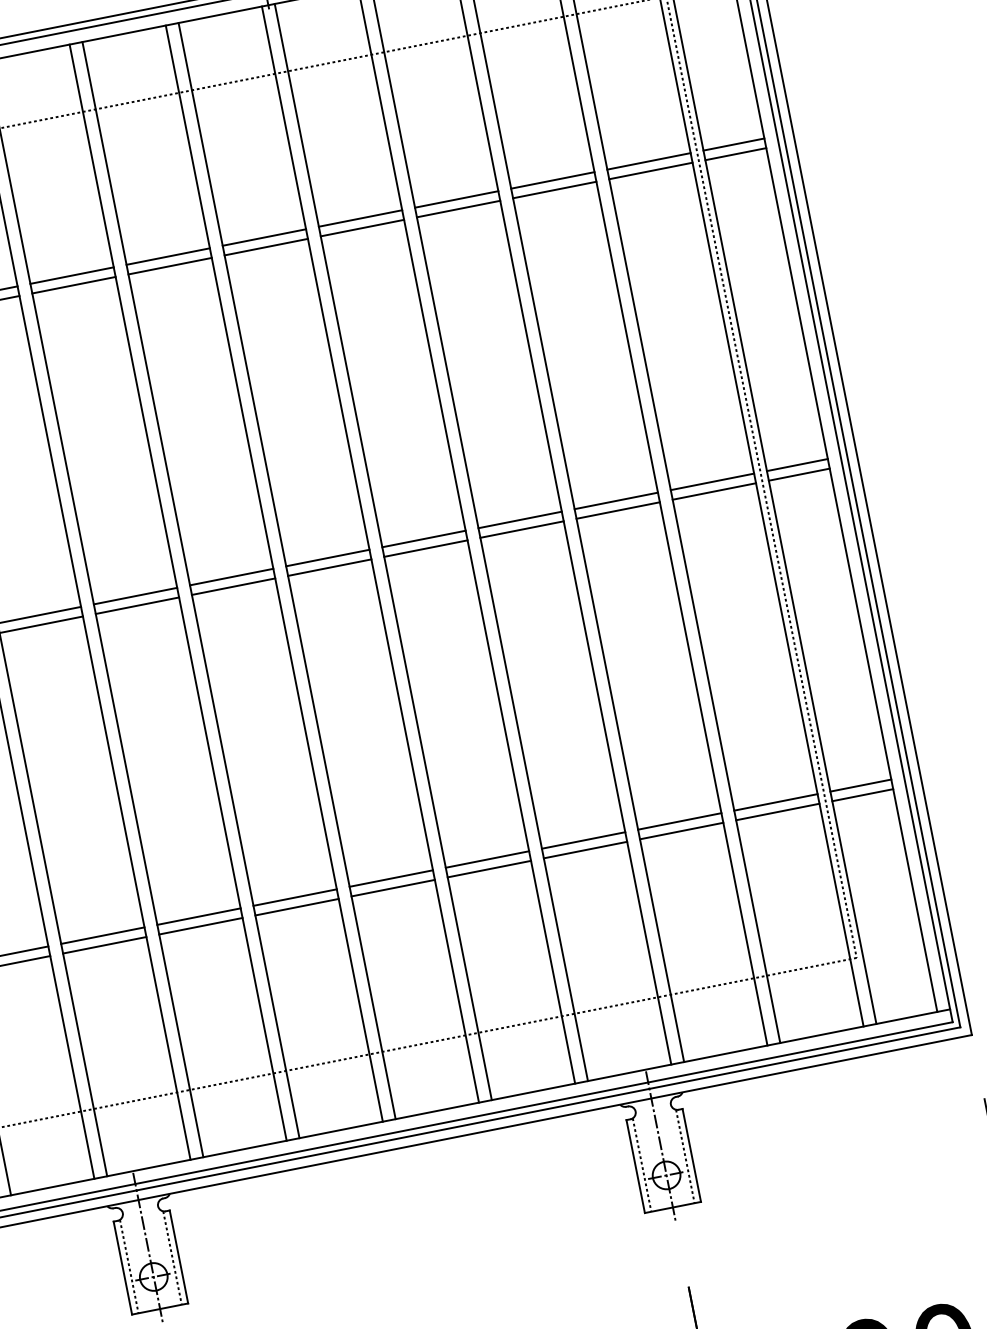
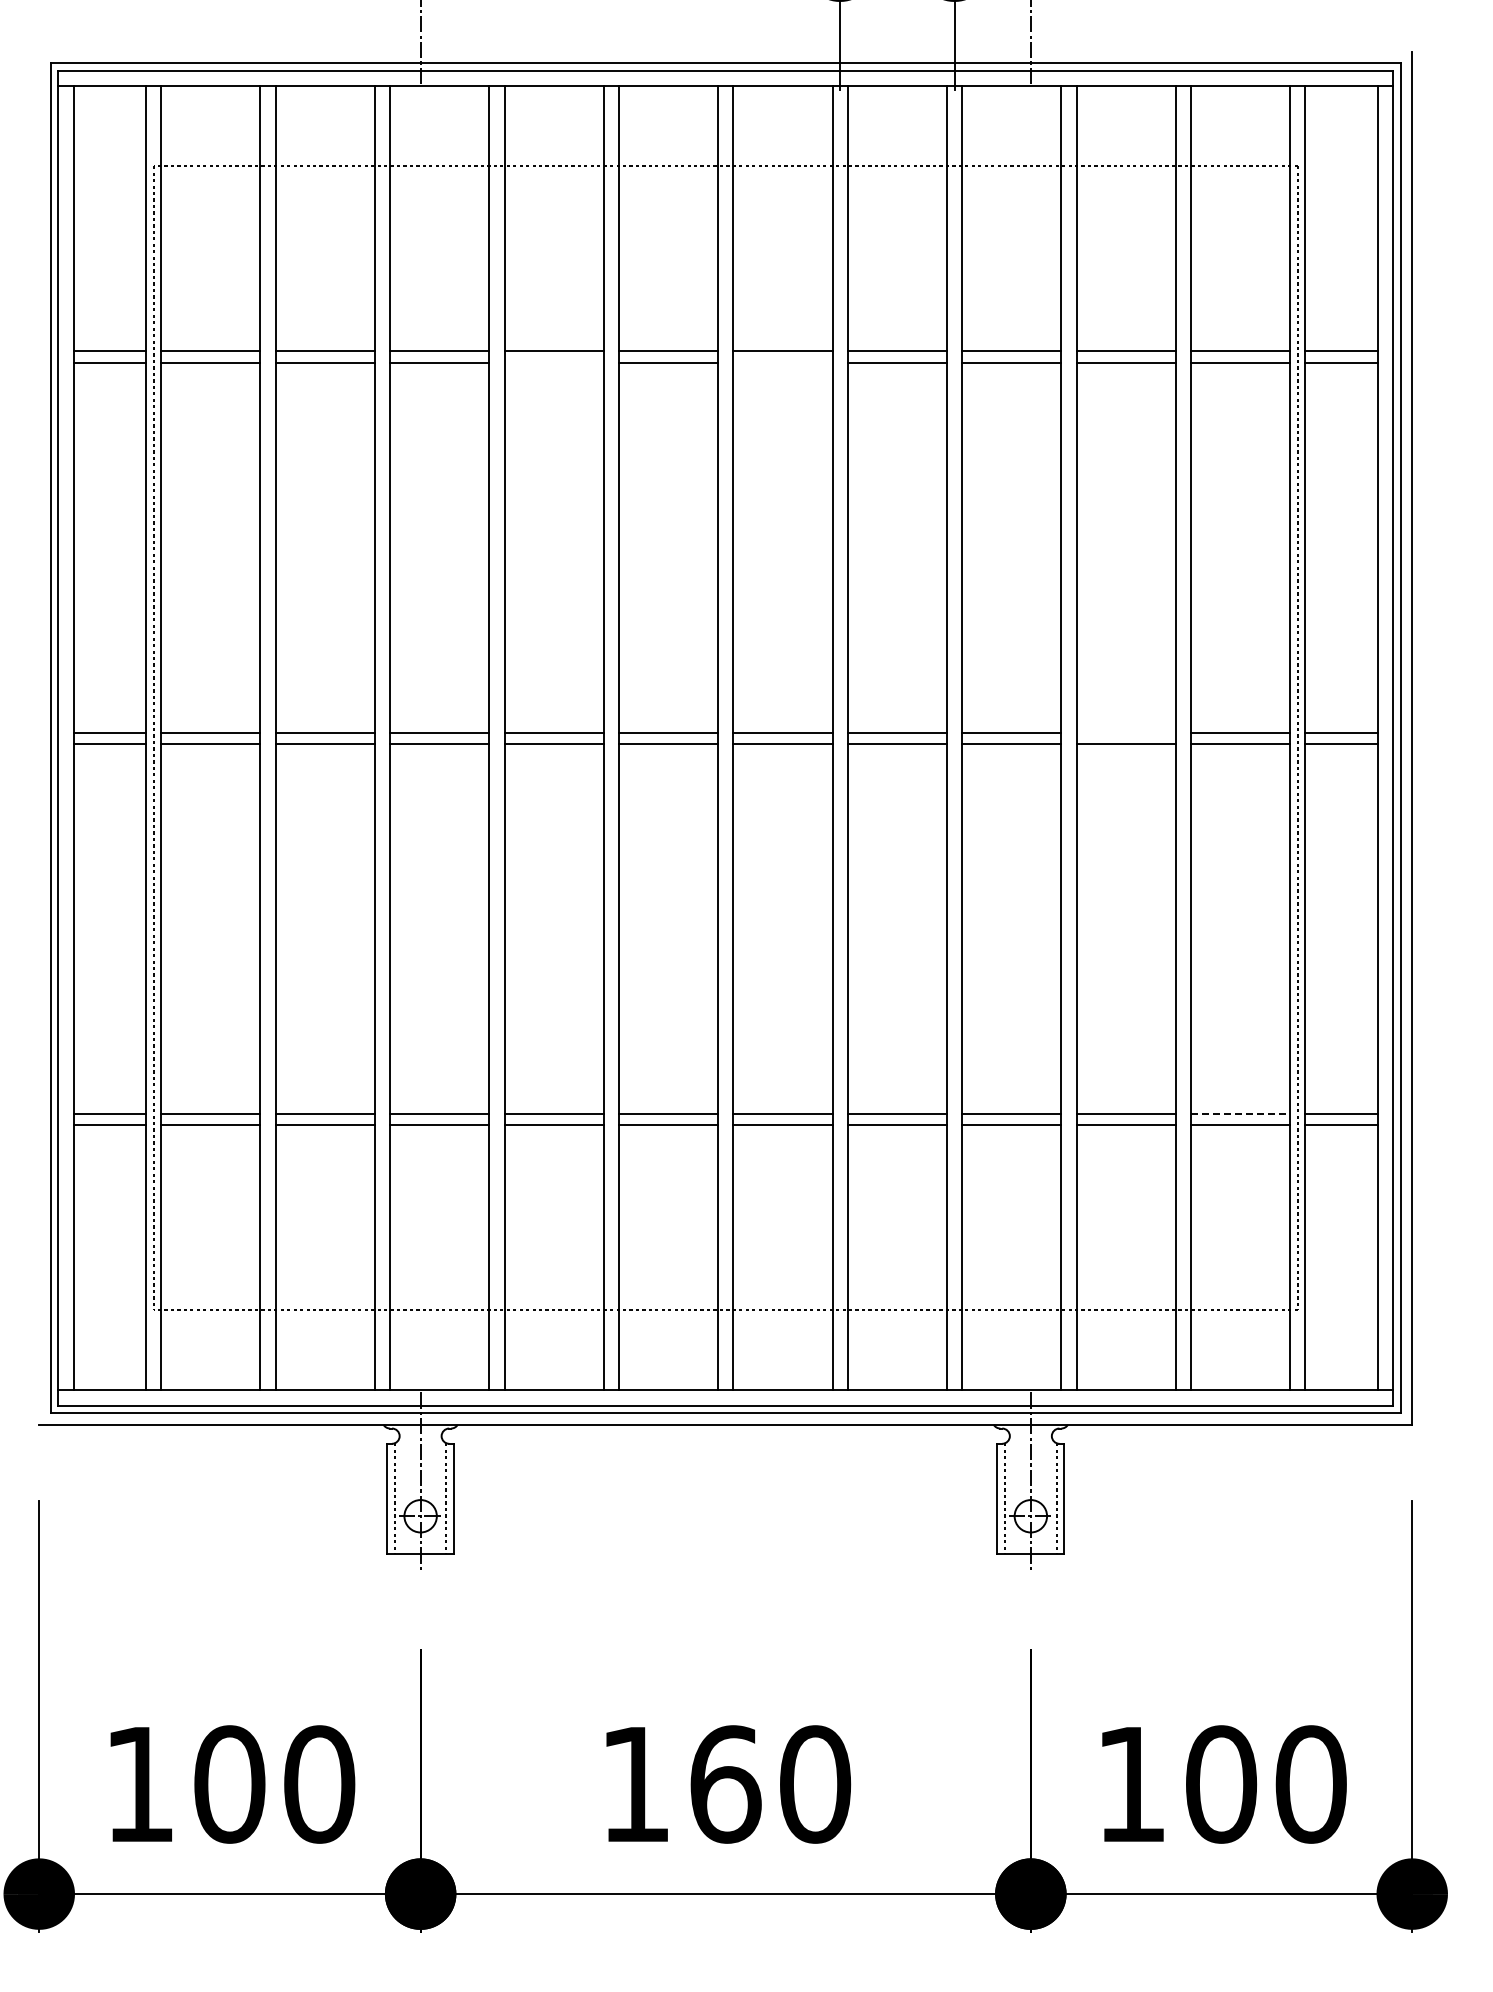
line: (265, 247) -> (782, 362), removed
line: (73, 285) -> (553, 362), removed
line: (615, 501) -> (1125, 732), removed
line: (775, 802) -> (1240, 1113), solid -> dashed

